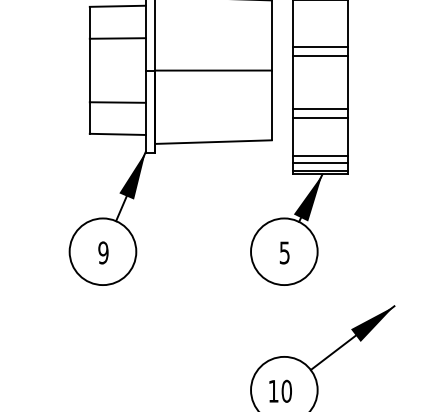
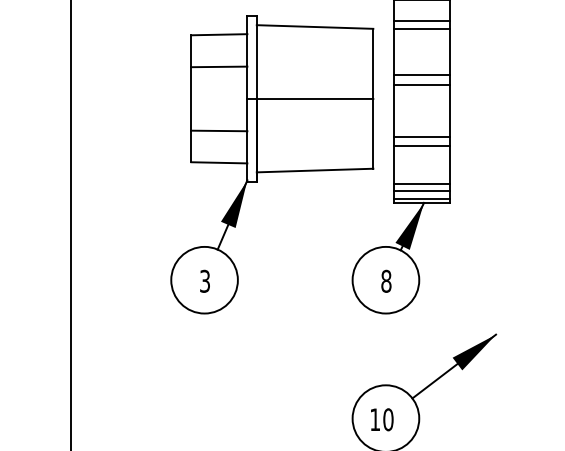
text: (284, 252) -> (386, 280), 5 -> 8
text: (102, 253) -> (204, 281), 9 -> 3

